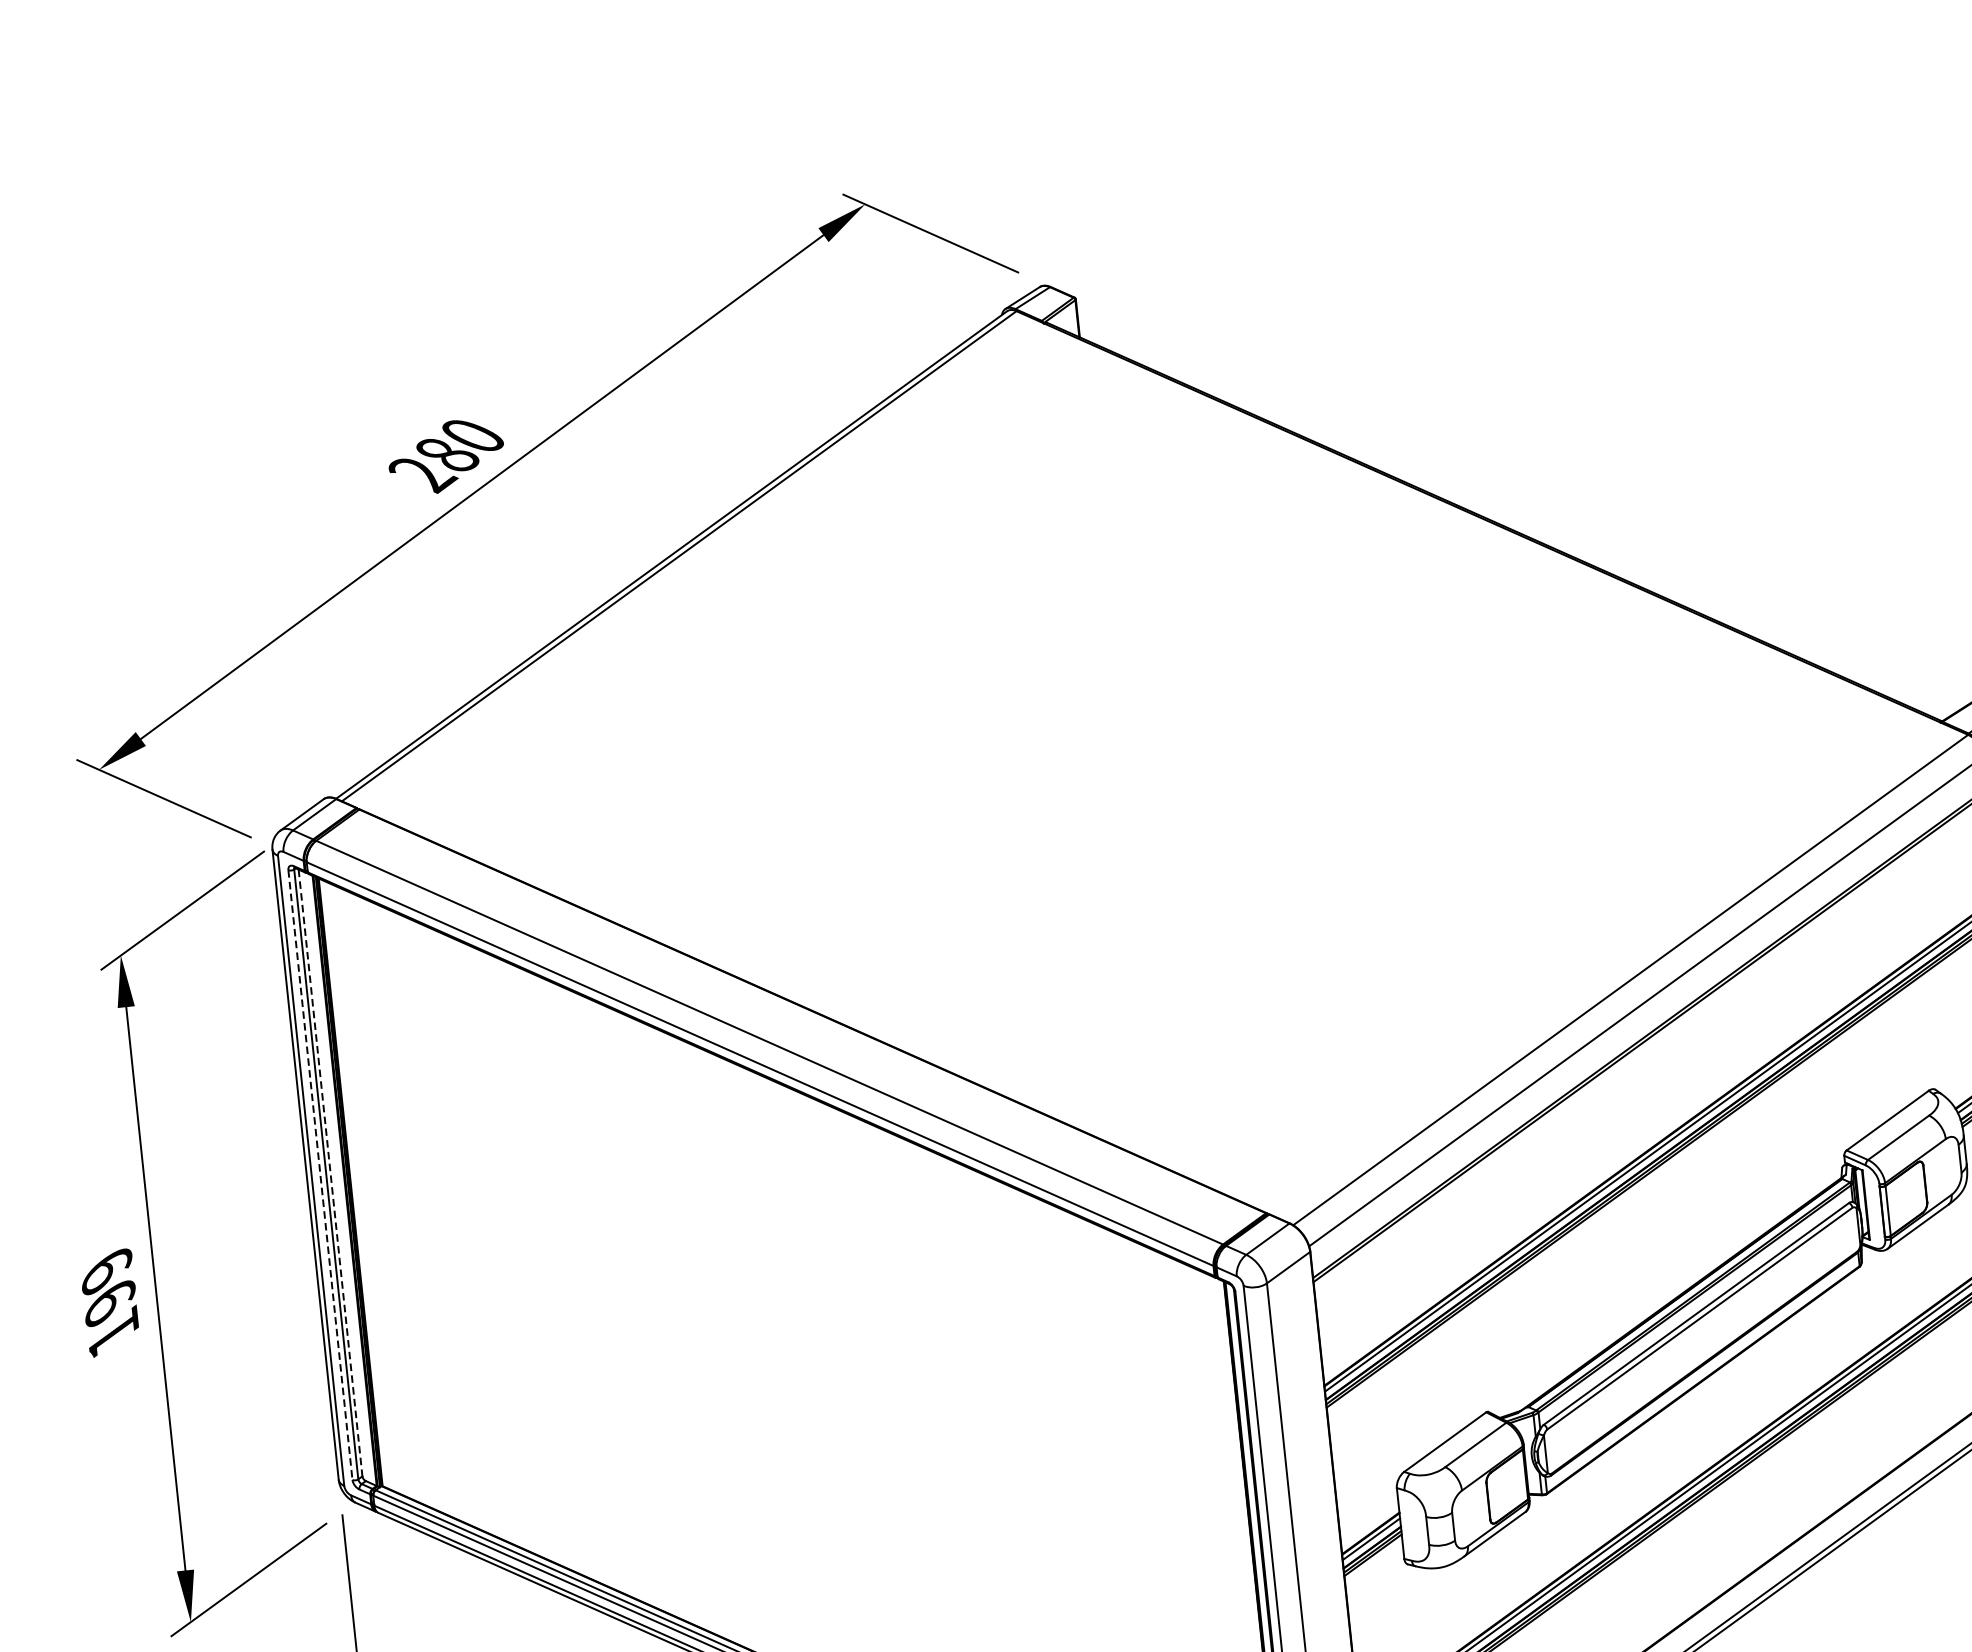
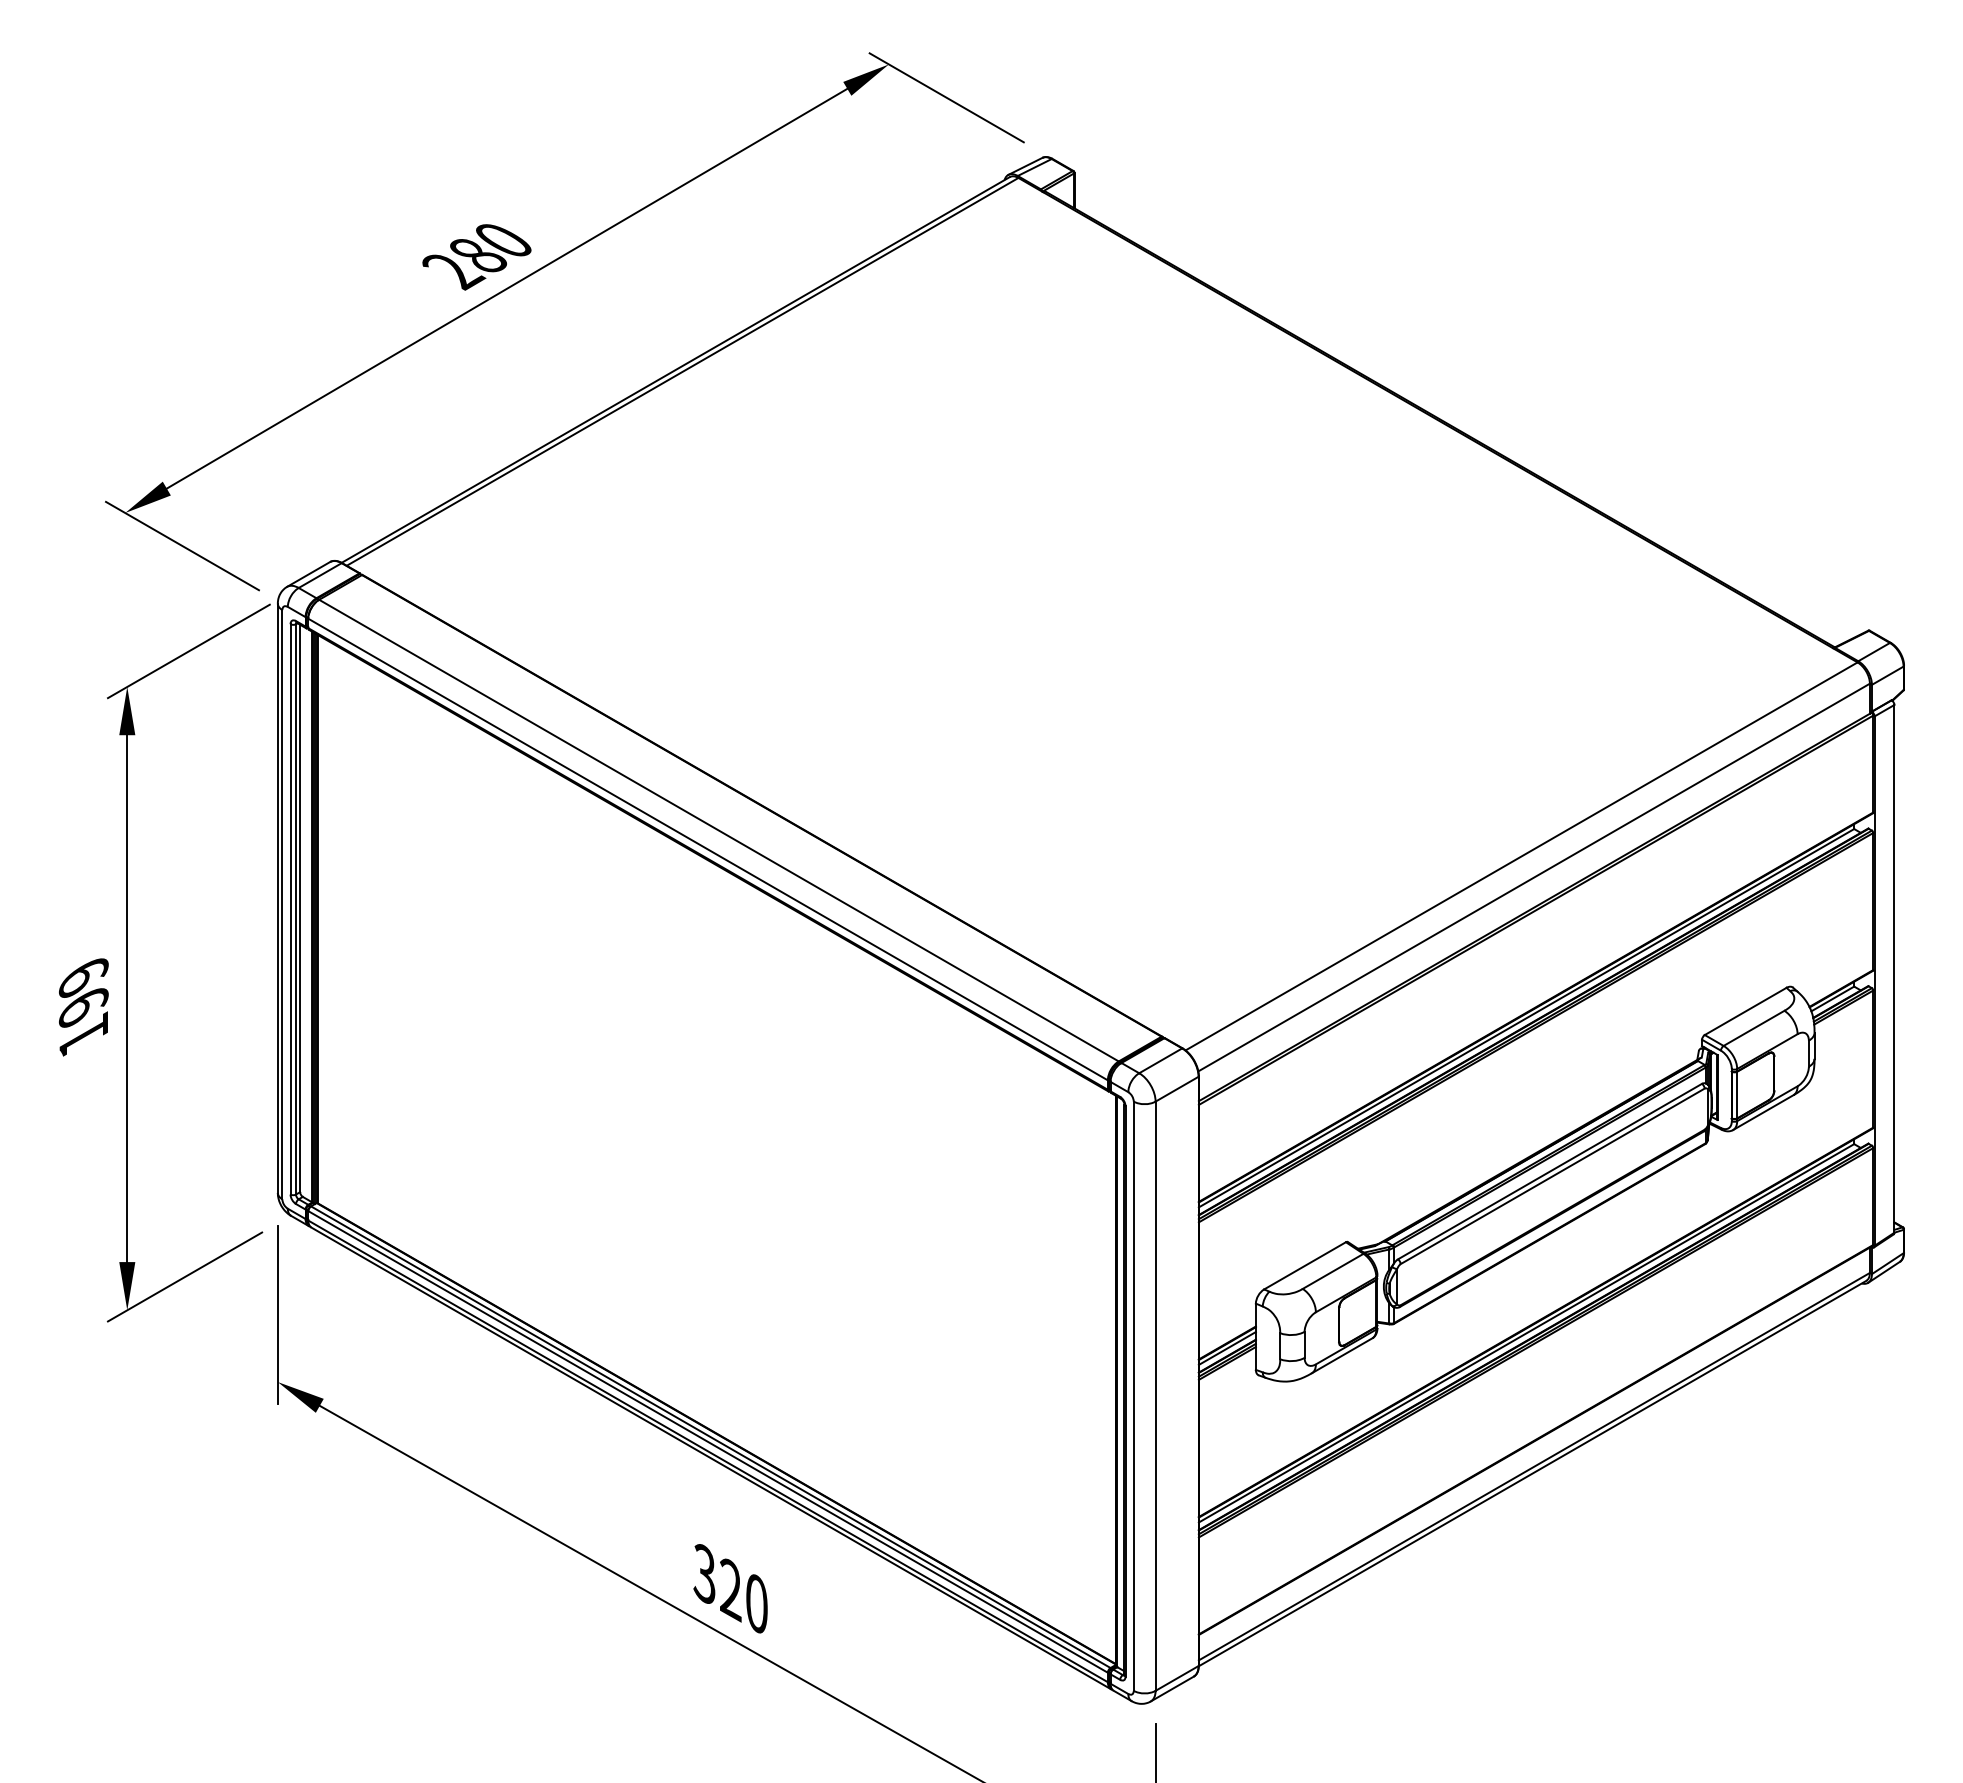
line: (330, 1172) -> (300, 908), dashed -> solid
line: (320, 1175) -> (290, 909), dashed -> solid

